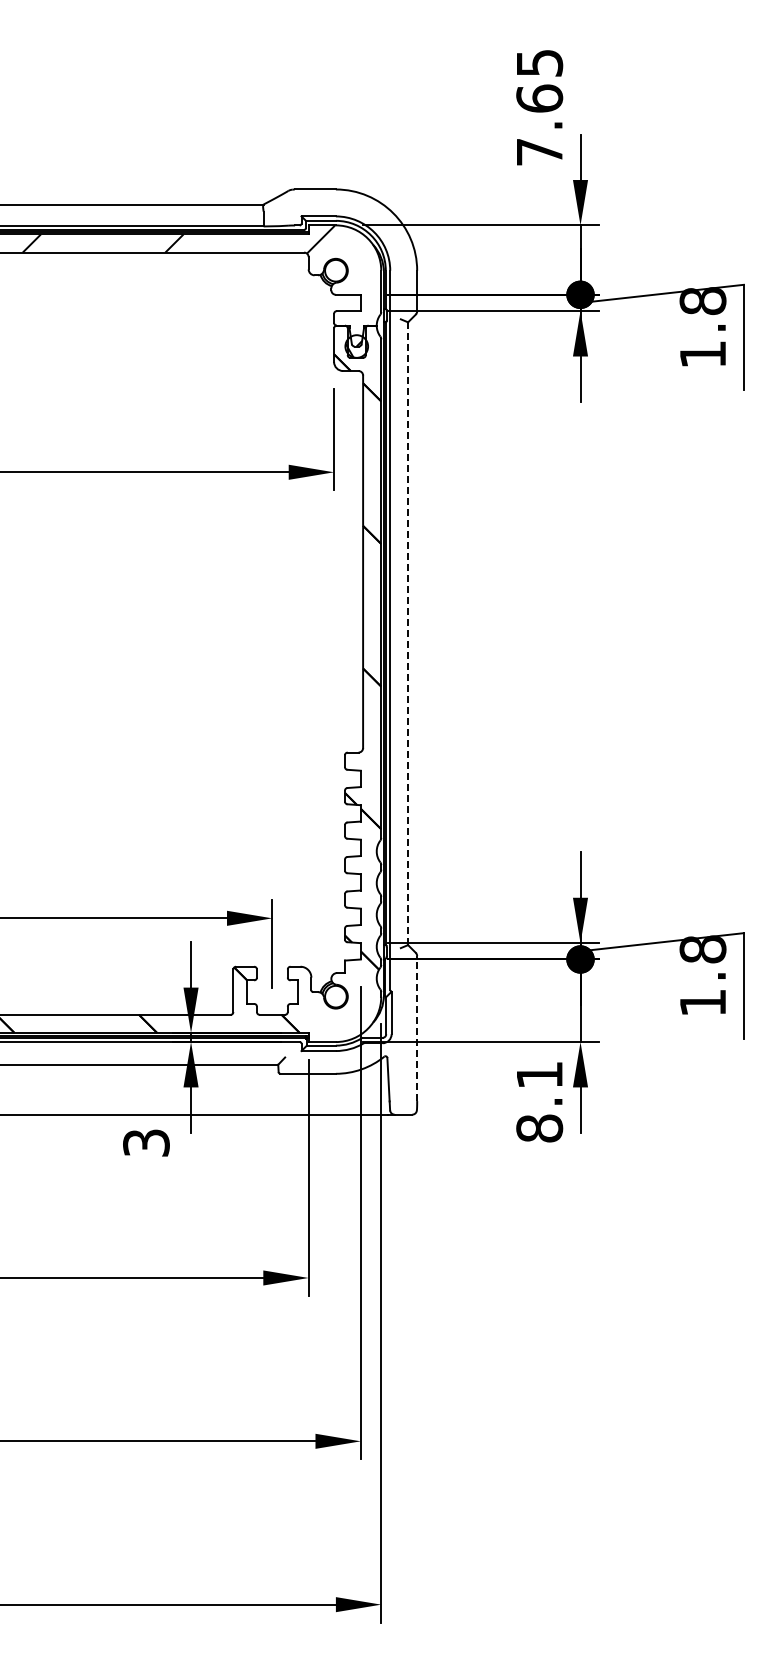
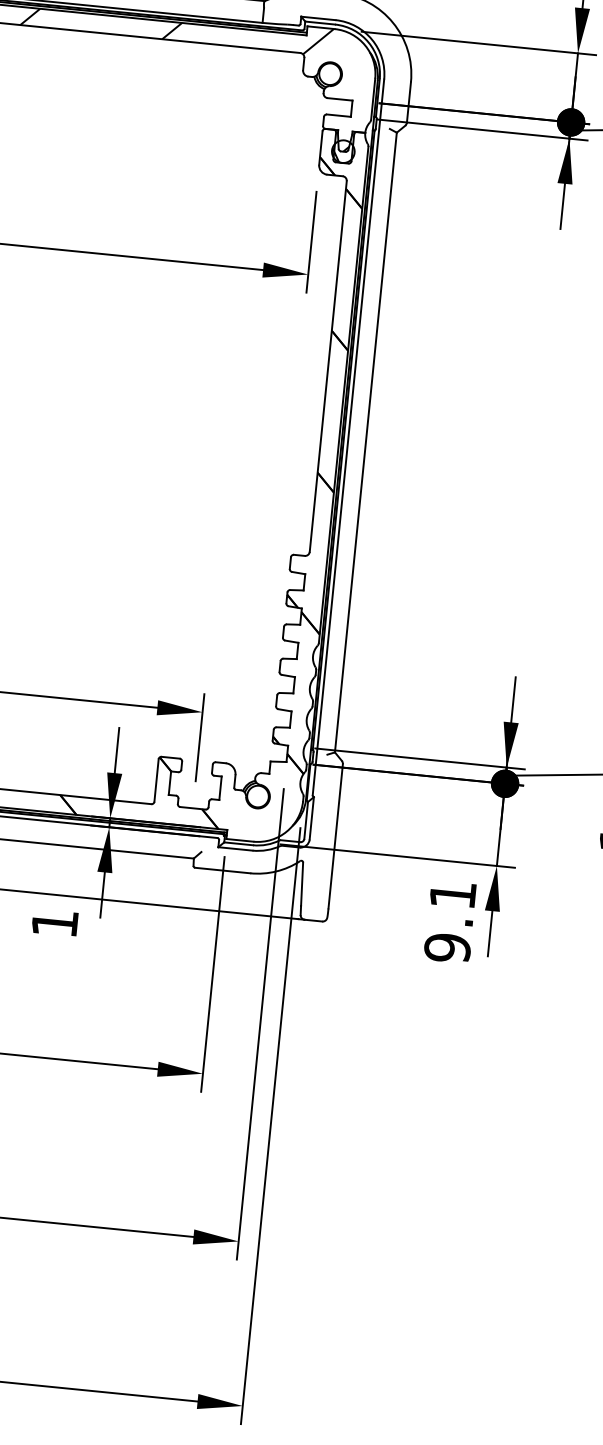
line: (408, 633) -> (366, 442), dashed -> solid
line: (417, 1028) -> (336, 836), dashed -> solid
text: (539, 1128) -> (447, 947), 8.1 -> 9.1
text: (146, 1142) -> (55, 922), 3 -> 1

